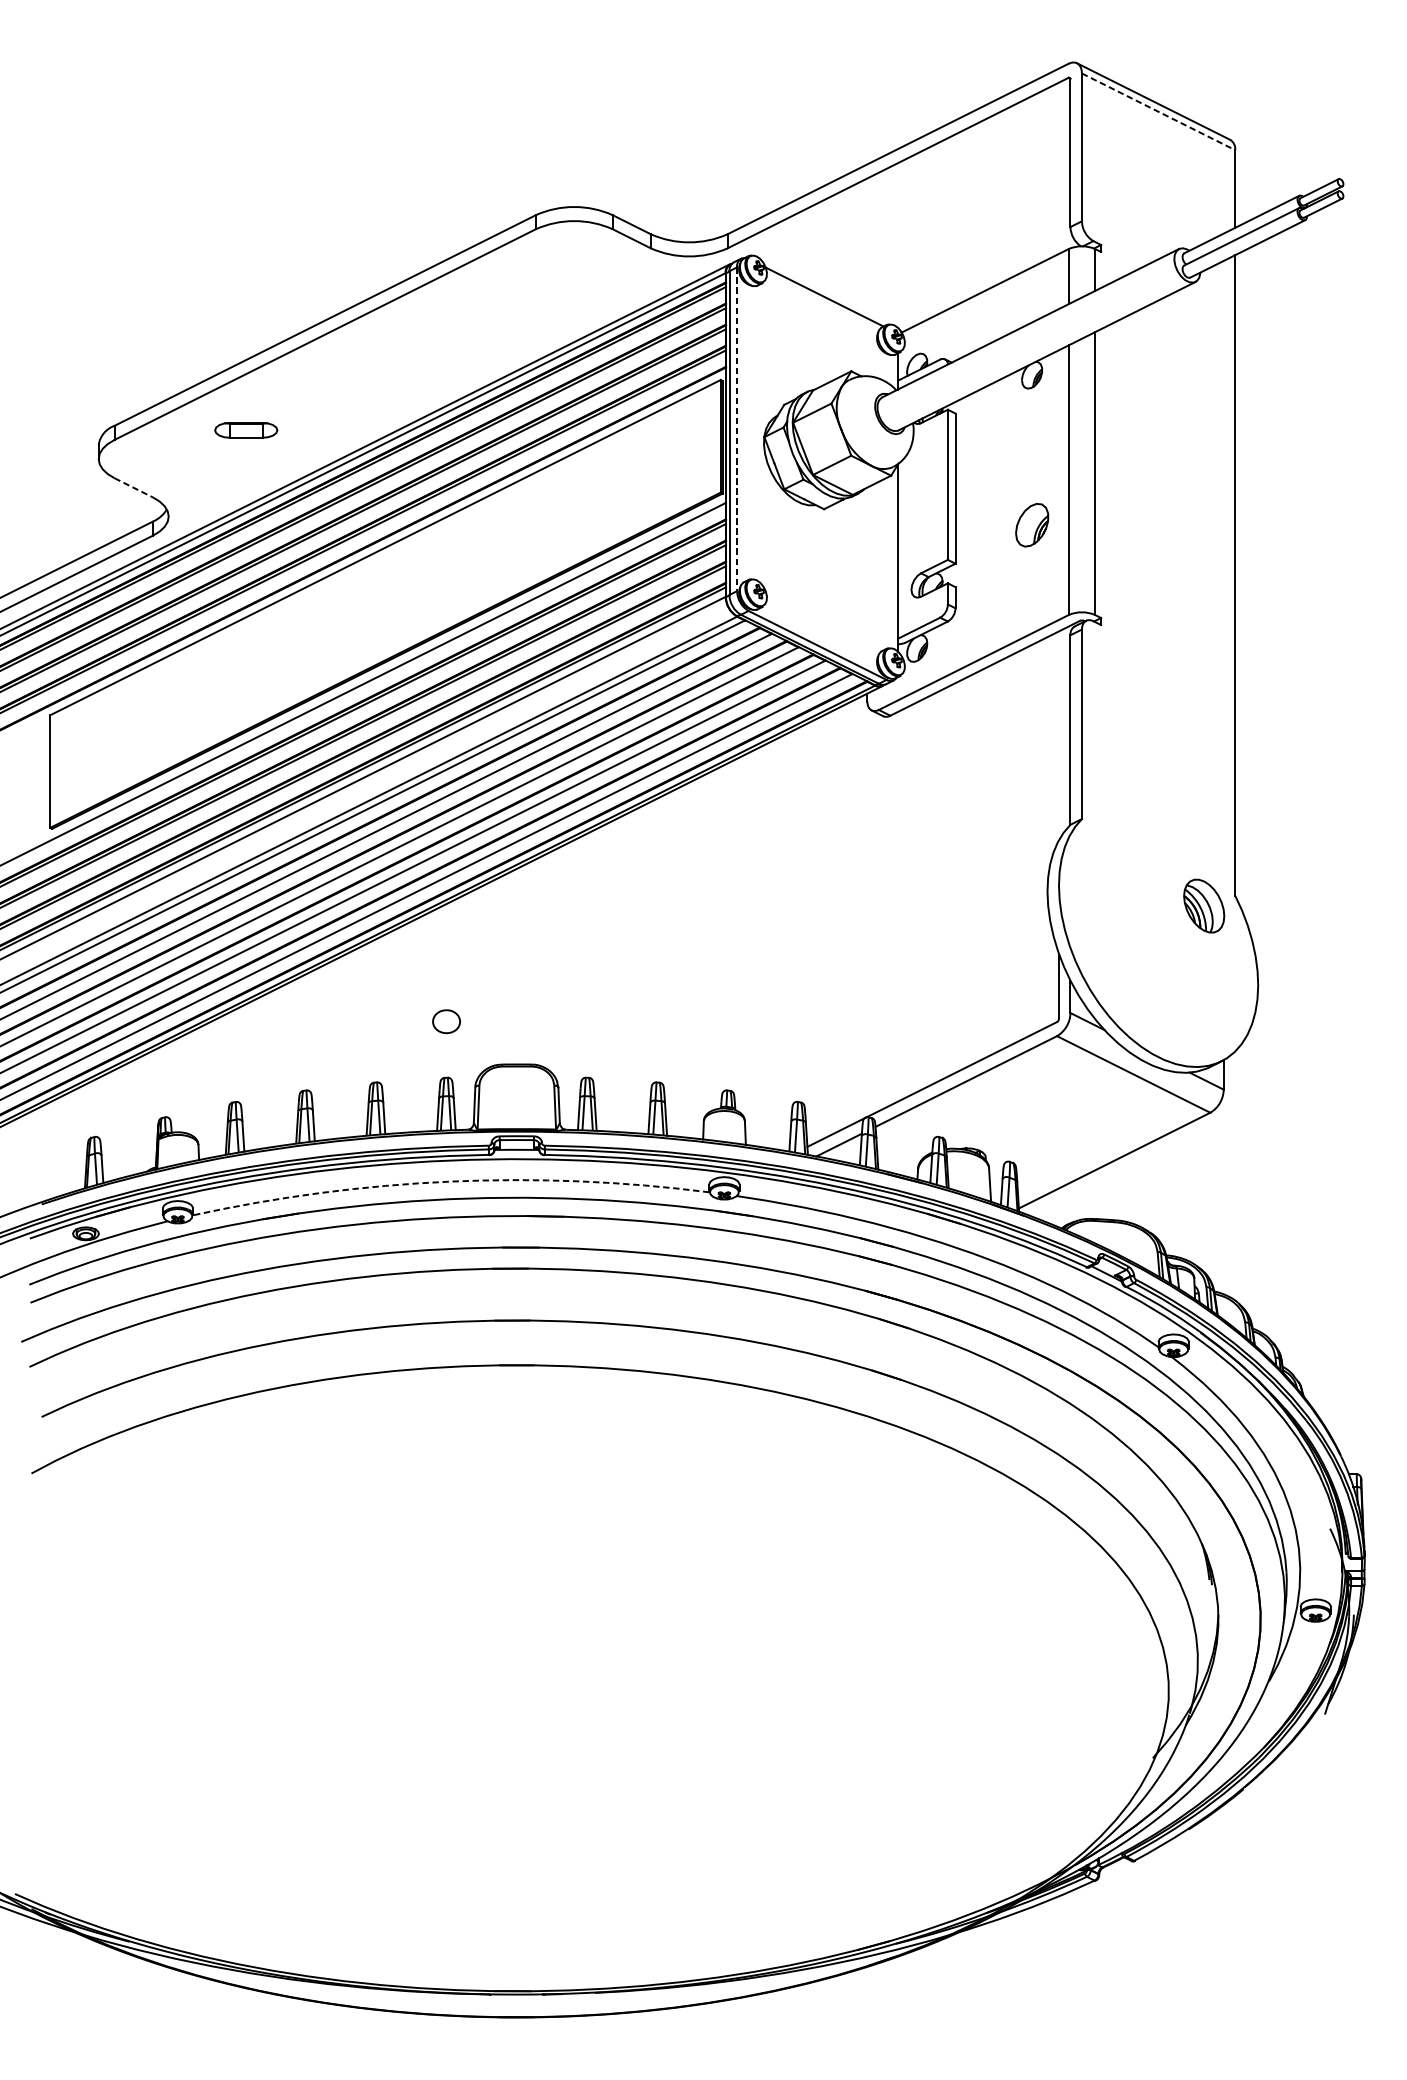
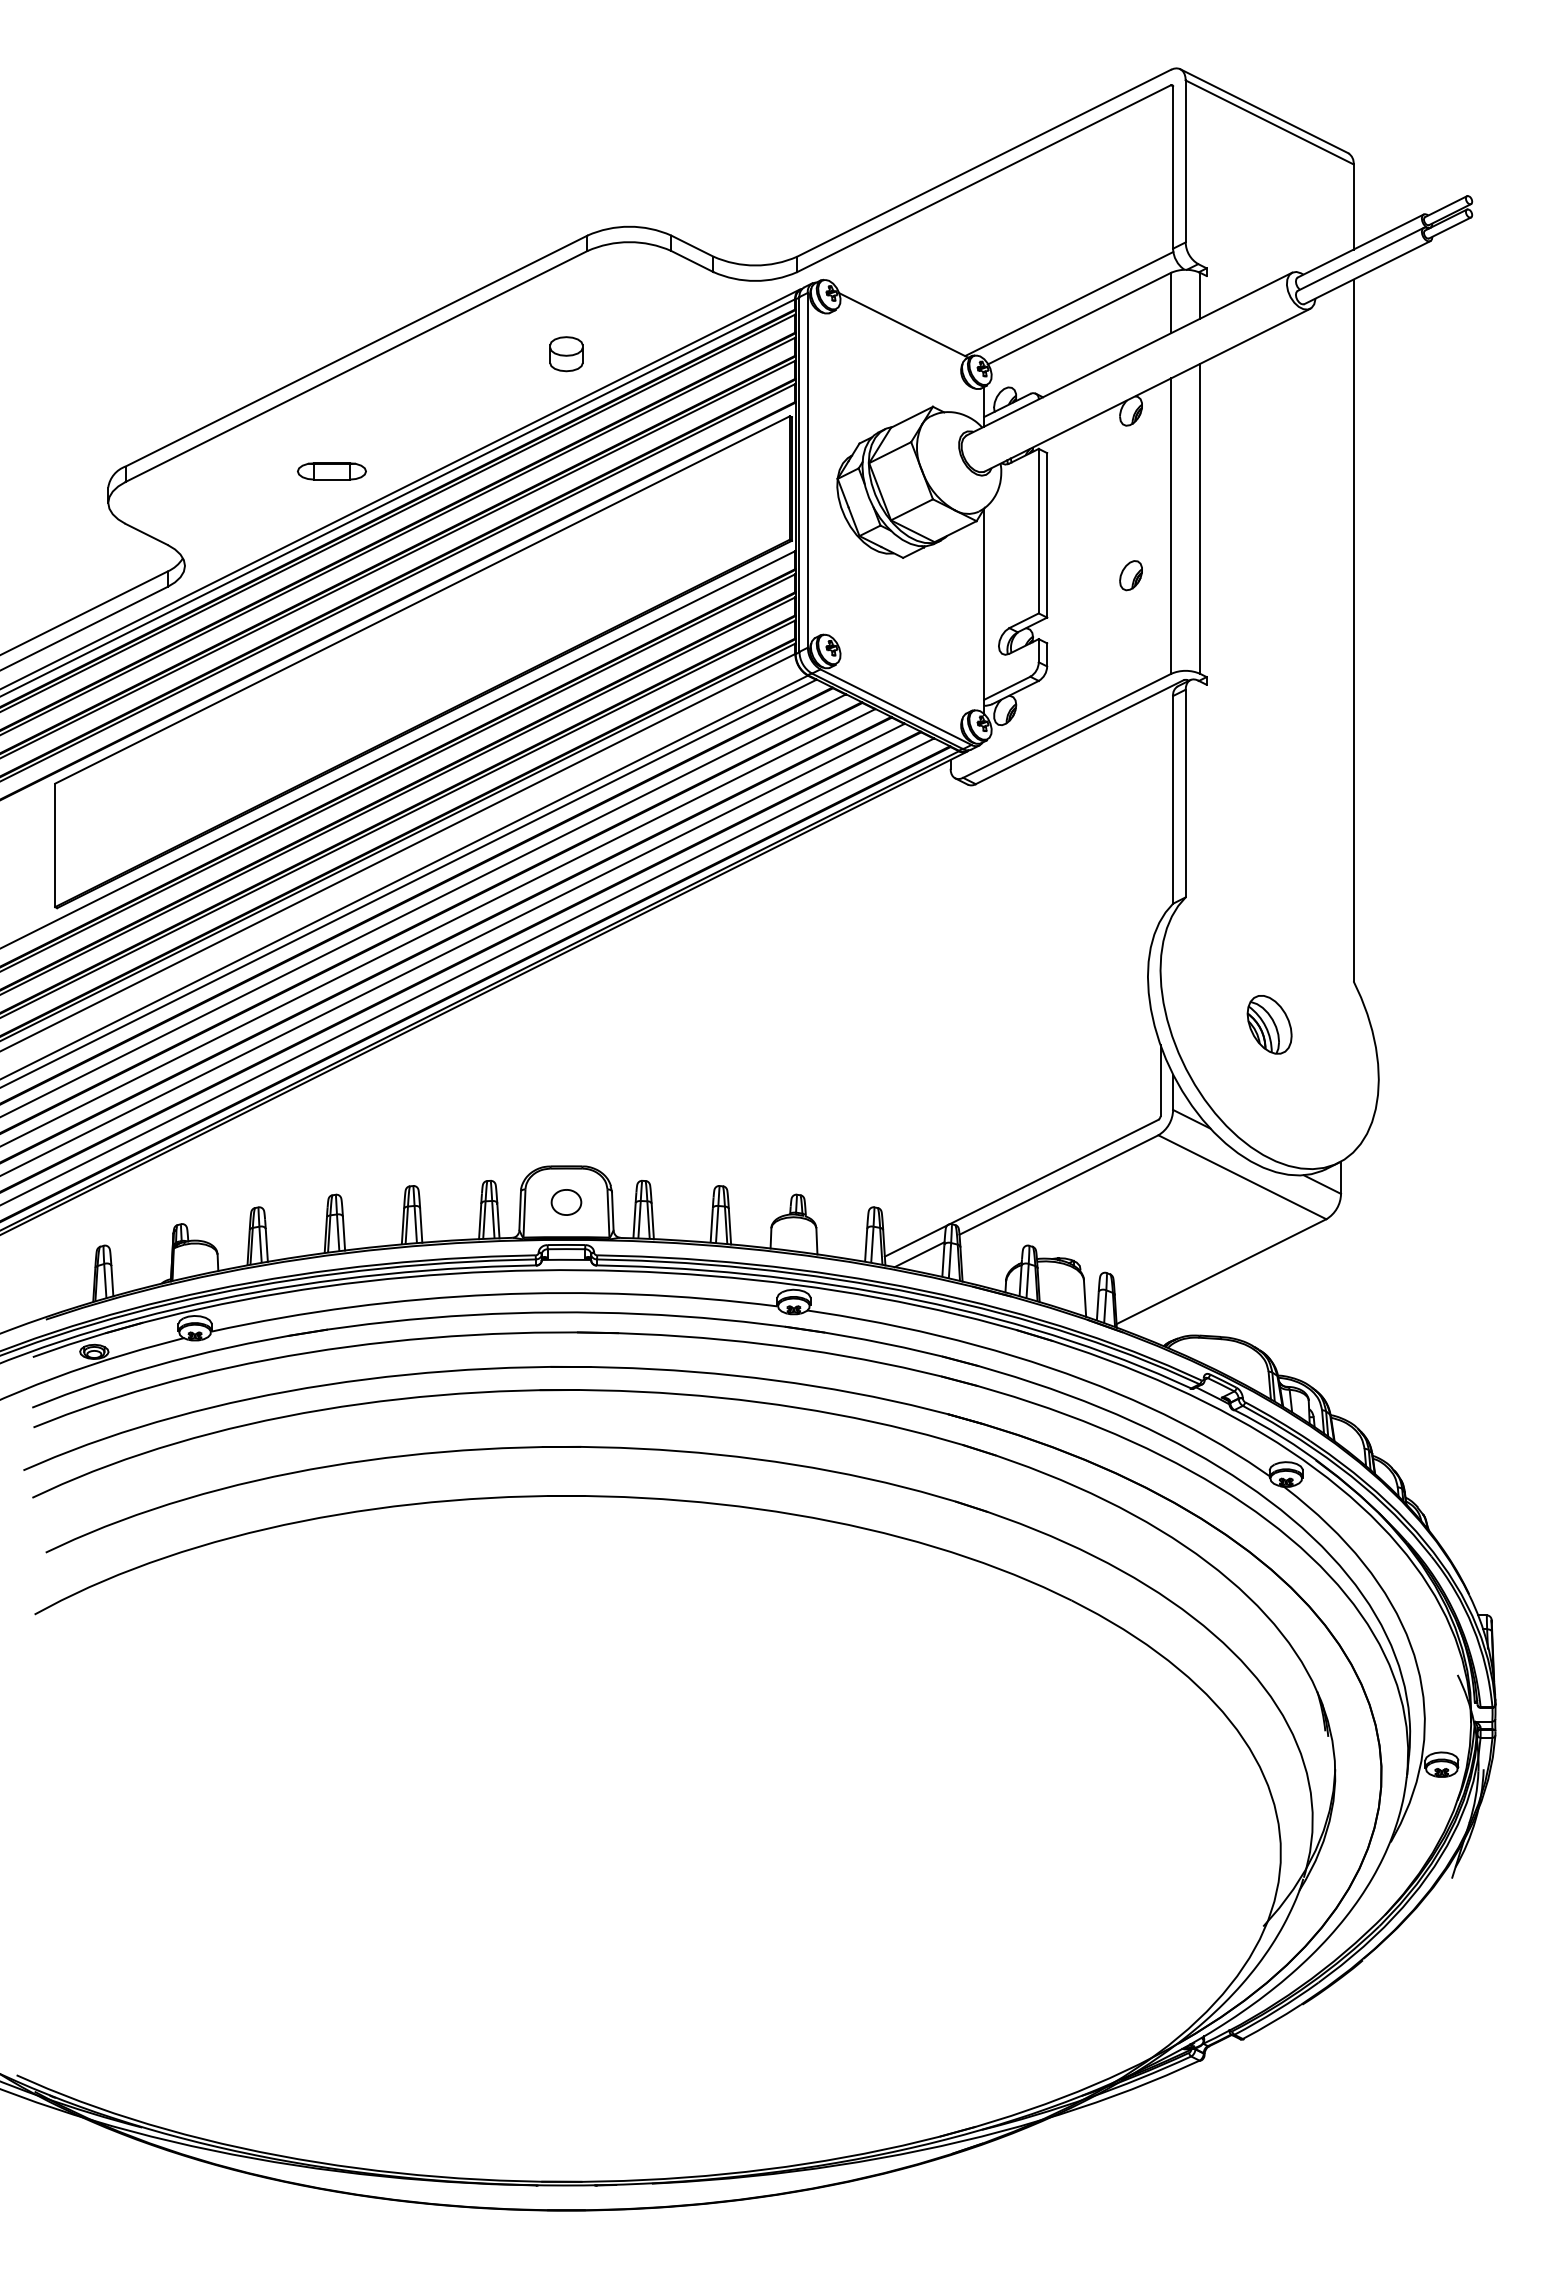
line: (1158, 111) -> (1269, 122), dashed -> solid
line: (975, 277) -> (1069, 303), added
part: (516, 323) -> (566, 354), added
line: (736, 429) -> (807, 470), dashed -> solid
part: (245, 430) -> (331, 471), moved
line: (134, 487) -> (147, 534), dashed -> solid
part: (1031, 525) -> (1130, 575), size x0.62
part: (1204, 905) -> (1269, 1024), moved
part: (446, 1021) -> (566, 1202), moved
arc: (450, 1181) -> (493, 1294), dashed -> solid

